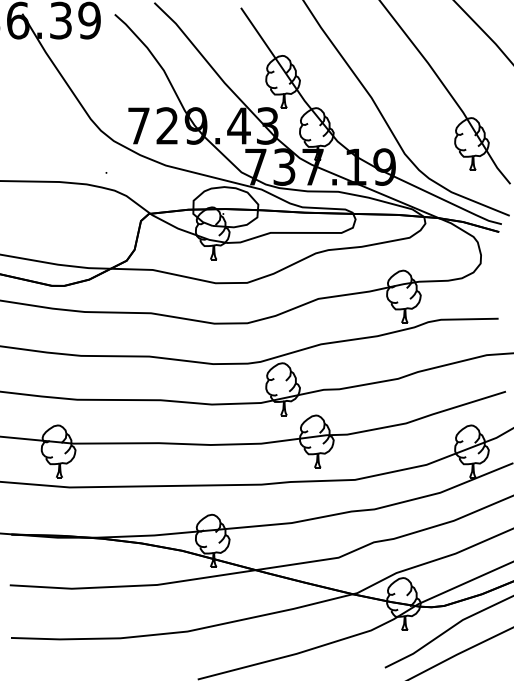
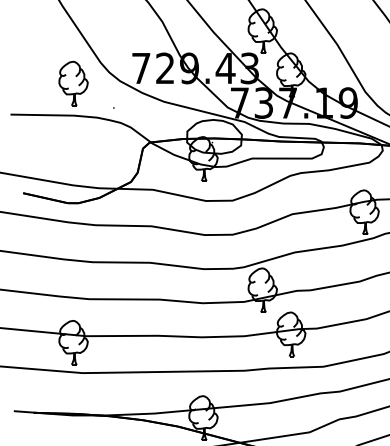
part: (58, 143) -> (73, 83), added

